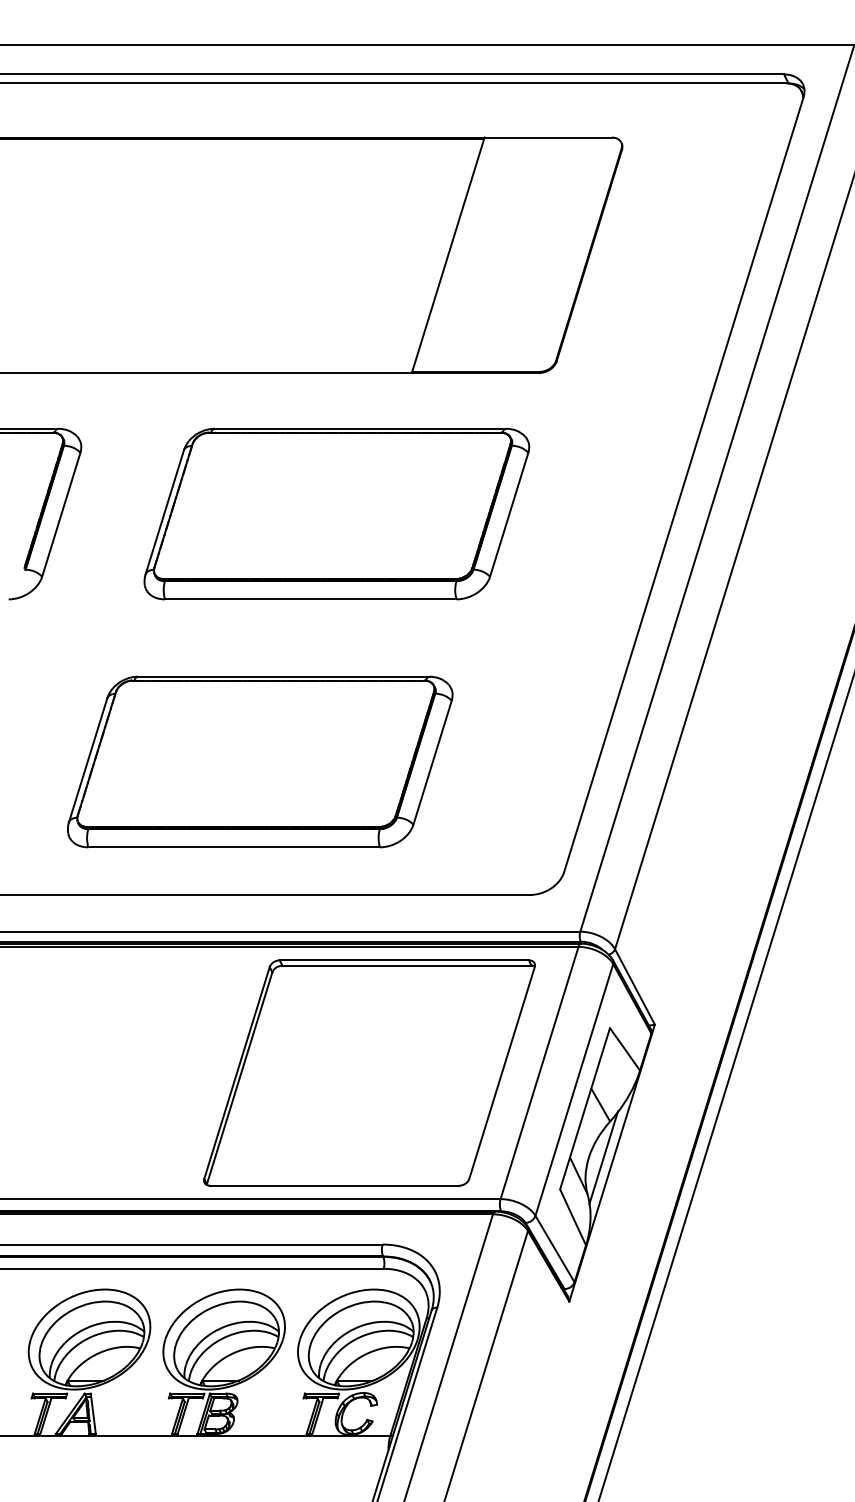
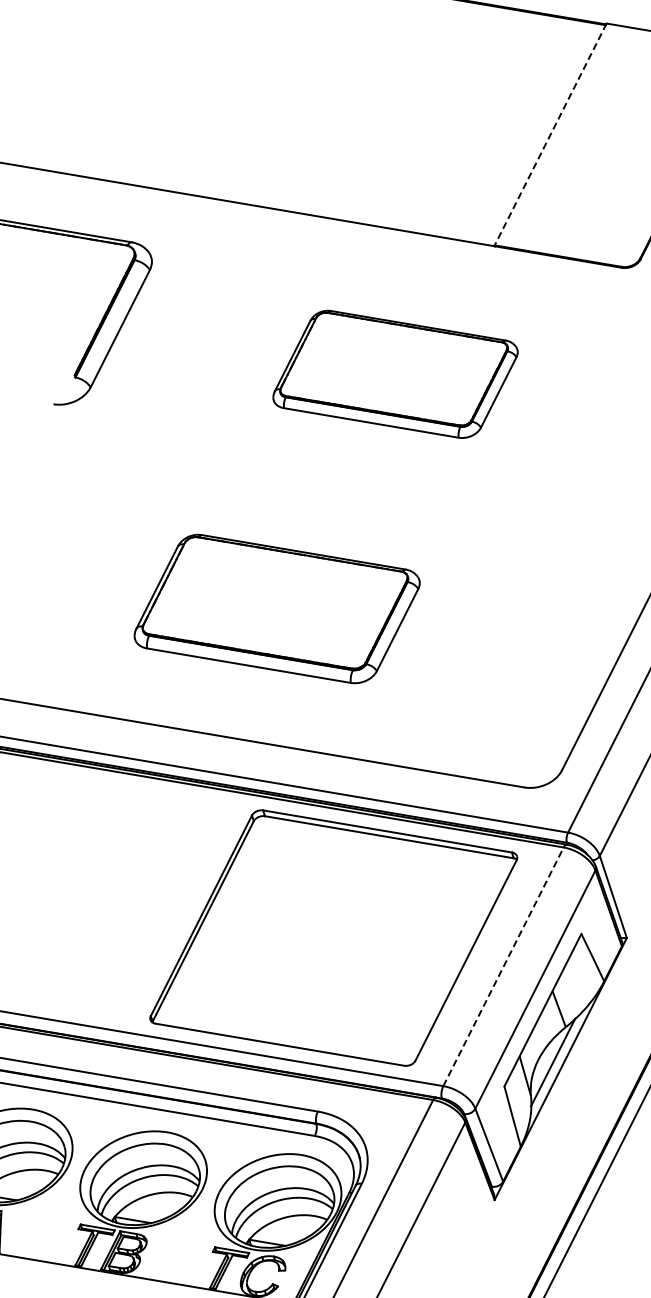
line: (448, 254) -> (550, 134), solid -> dashed
part: (336, 513) -> (395, 373), size x0.6
part: (260, 761) -> (277, 608), size x0.7
line: (539, 1073) -> (503, 967), solid -> dashed

